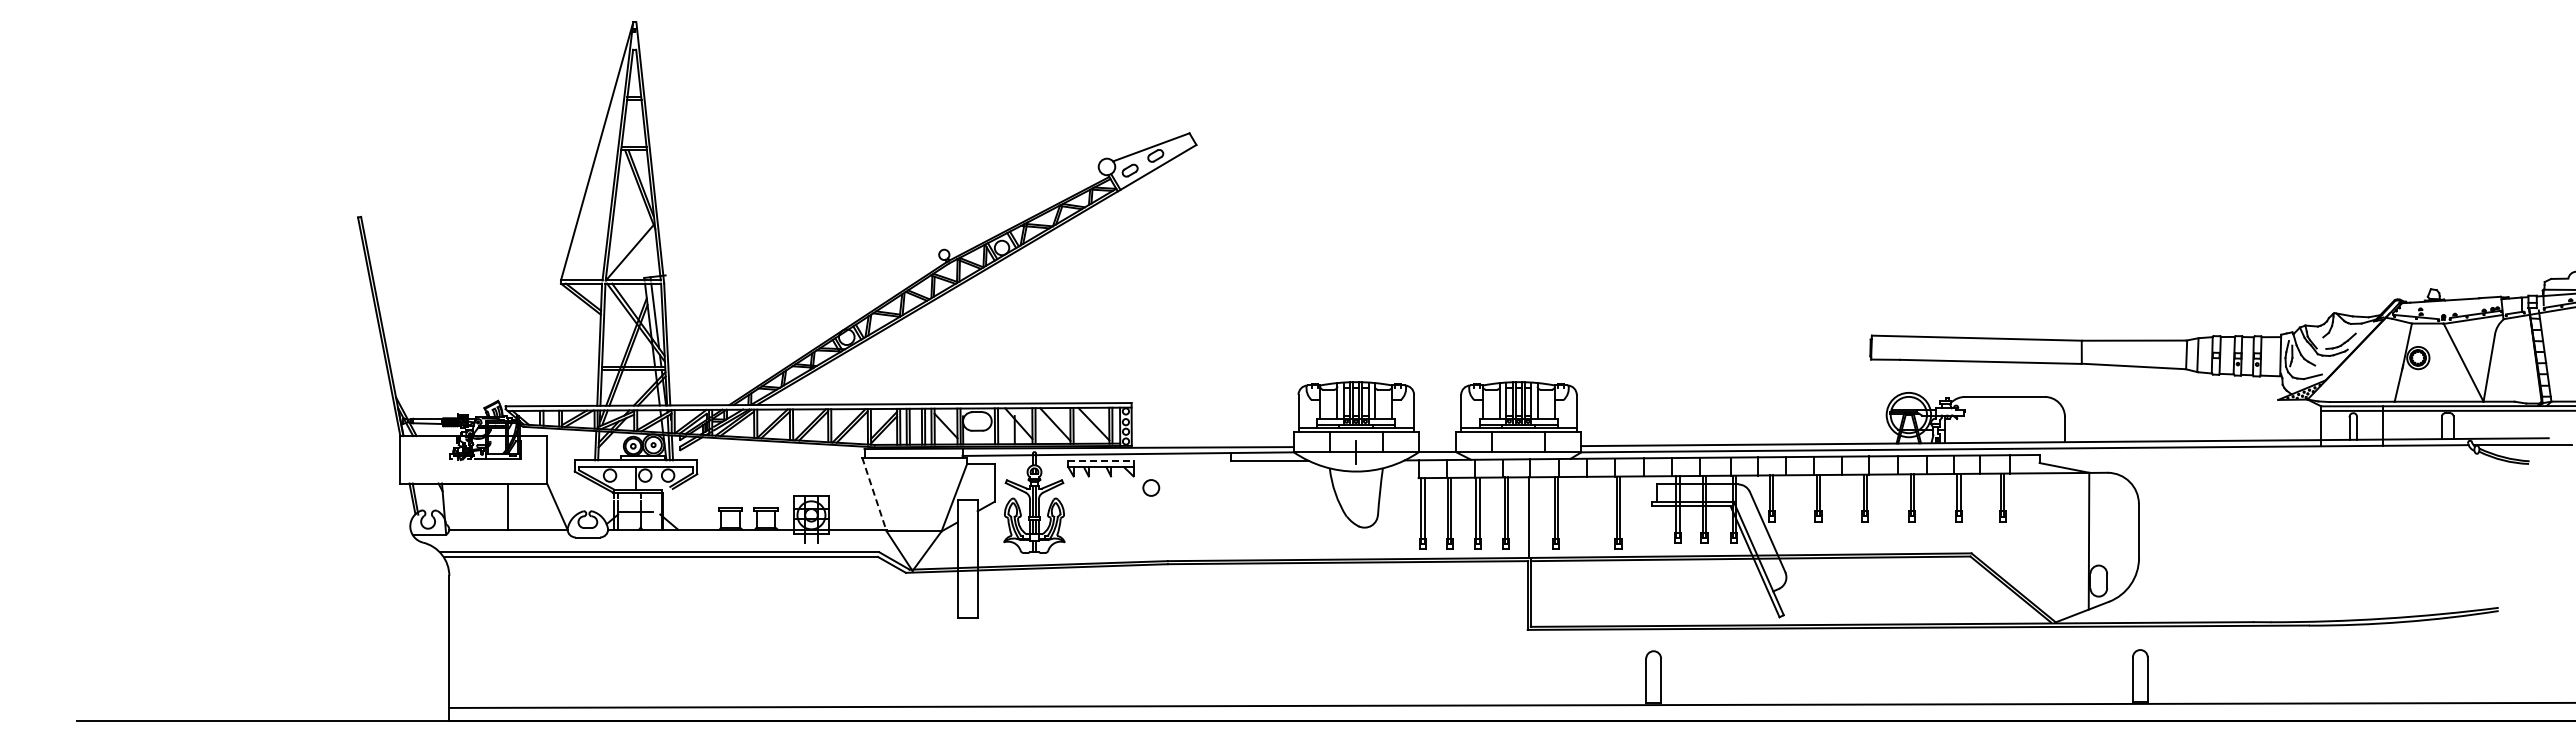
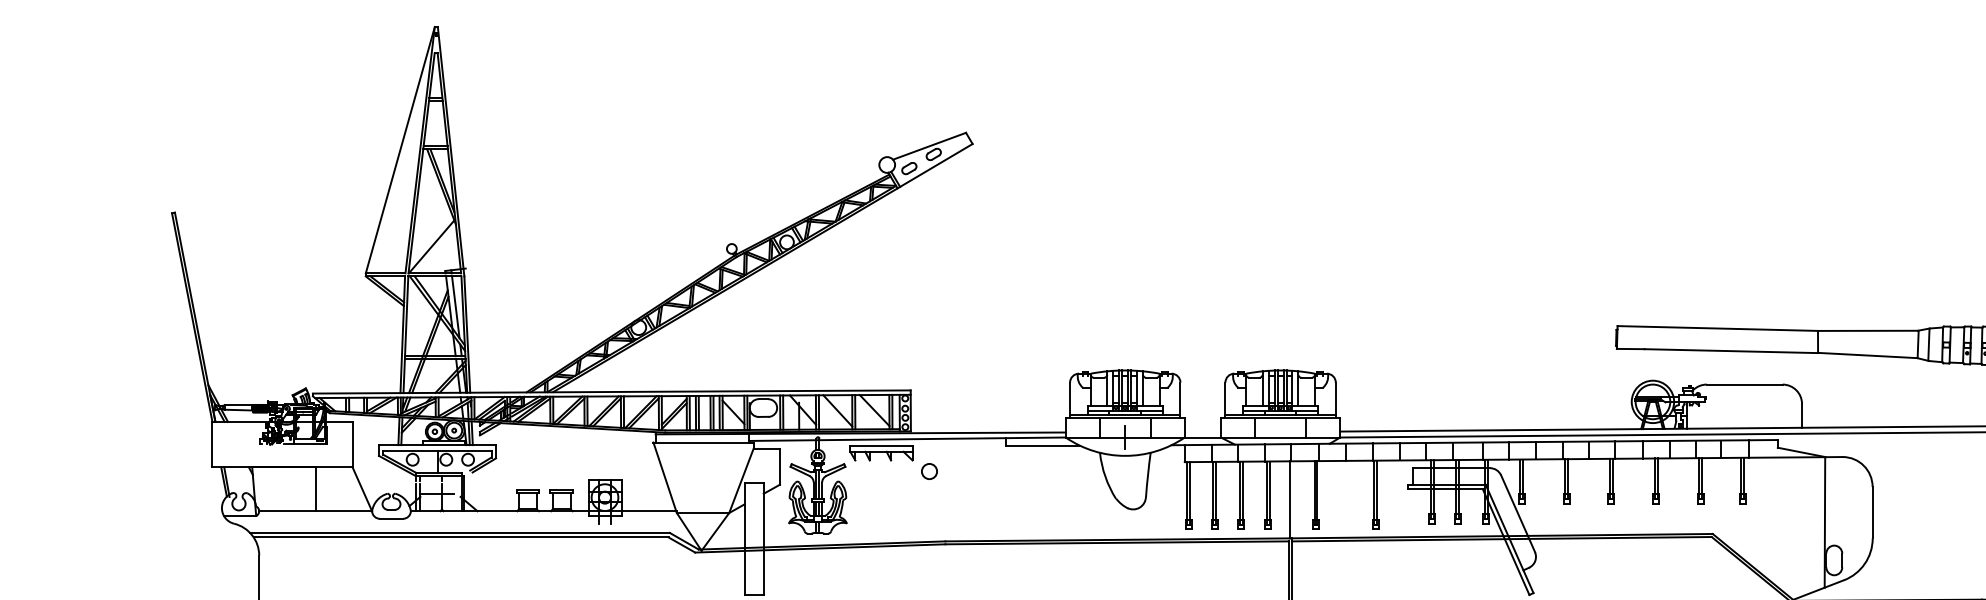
line: (1100, 460) -> (881, 445), dashed -> solid
line: (874, 494) -> (665, 477), dashed -> solid

